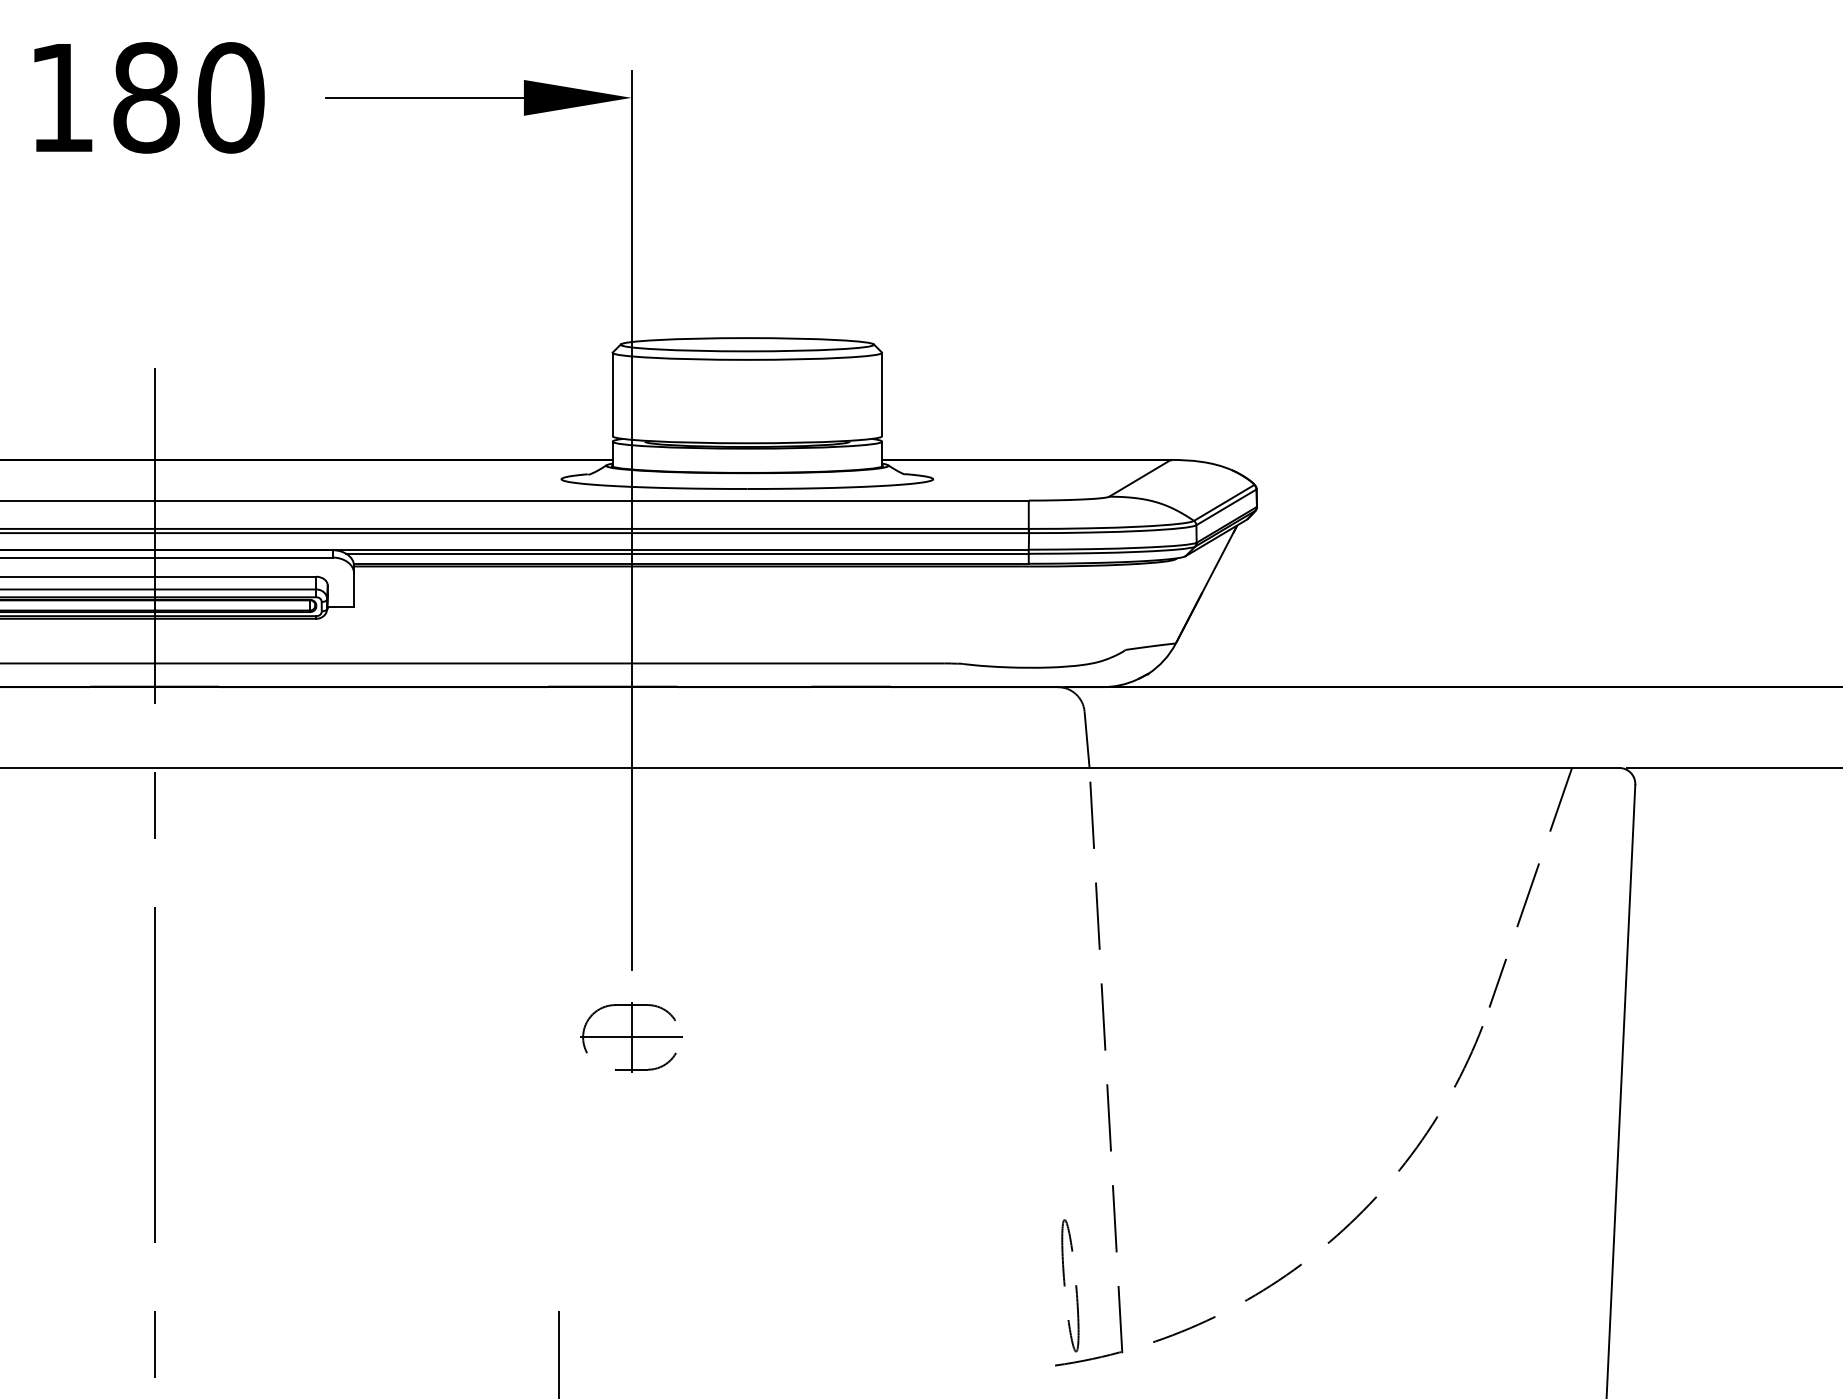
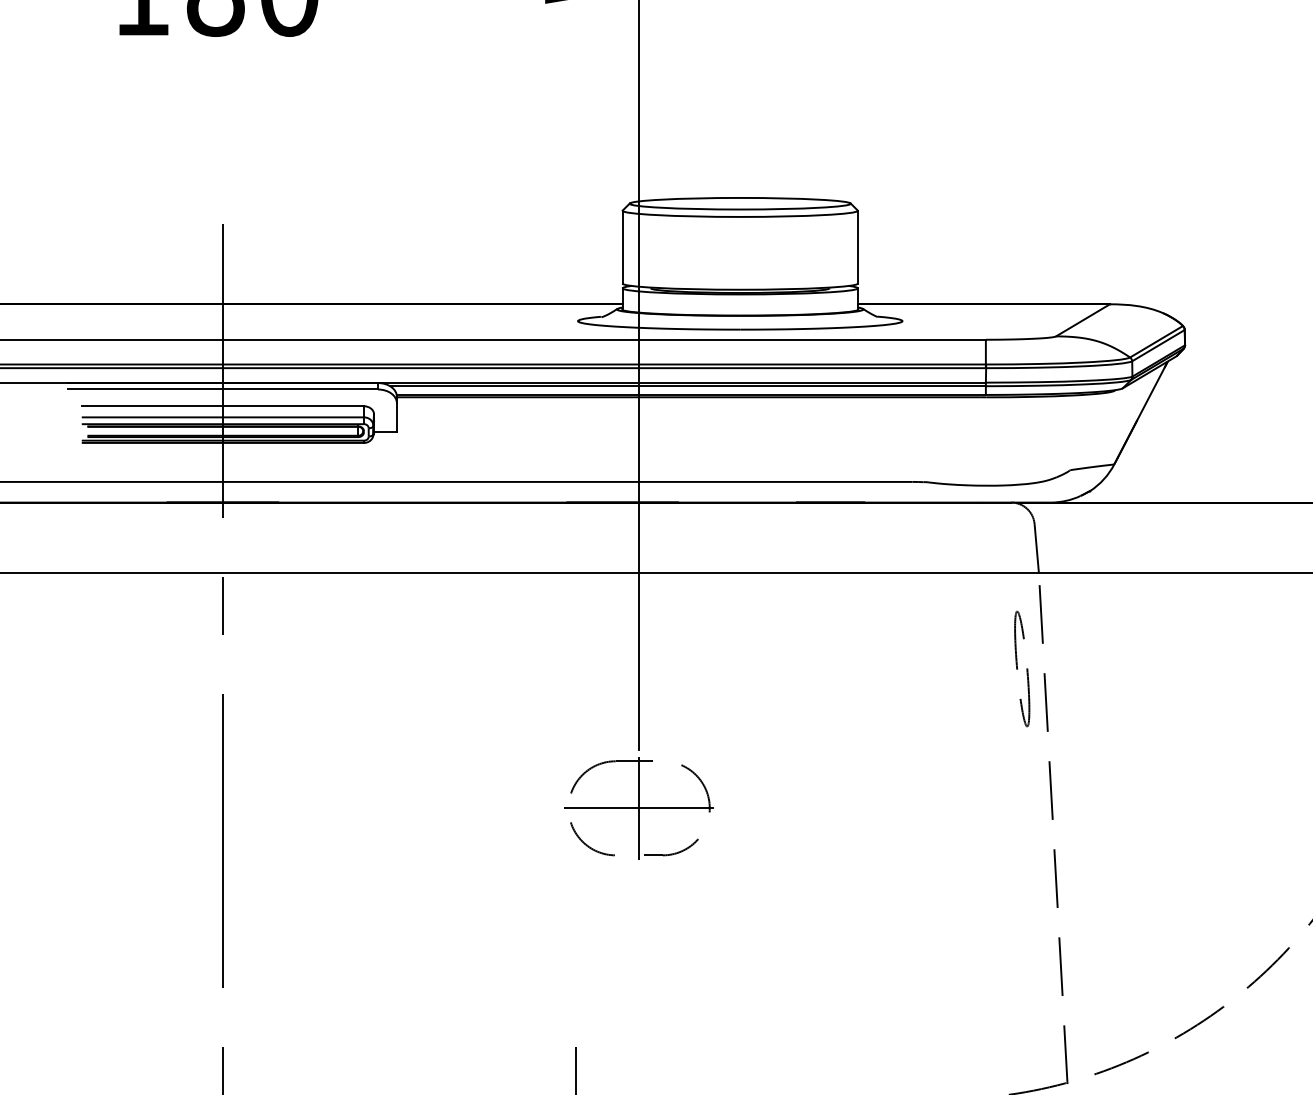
part: (631, 1037) -> (639, 808), size x1.67
part: (1070, 1285) -> (1022, 668), moved

